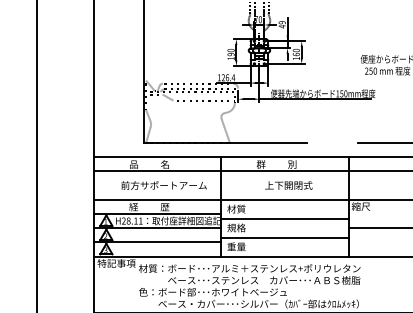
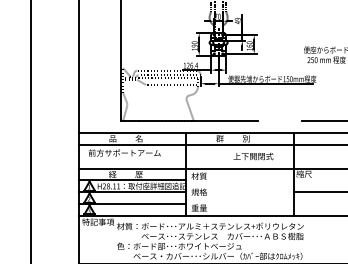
text: (163, 185) -> (124, 153), moved
text: (288, 185) -> (253, 156), moved
line: (284, 218) -> (239, 184), removed
line: (284, 237) -> (239, 200), removed

